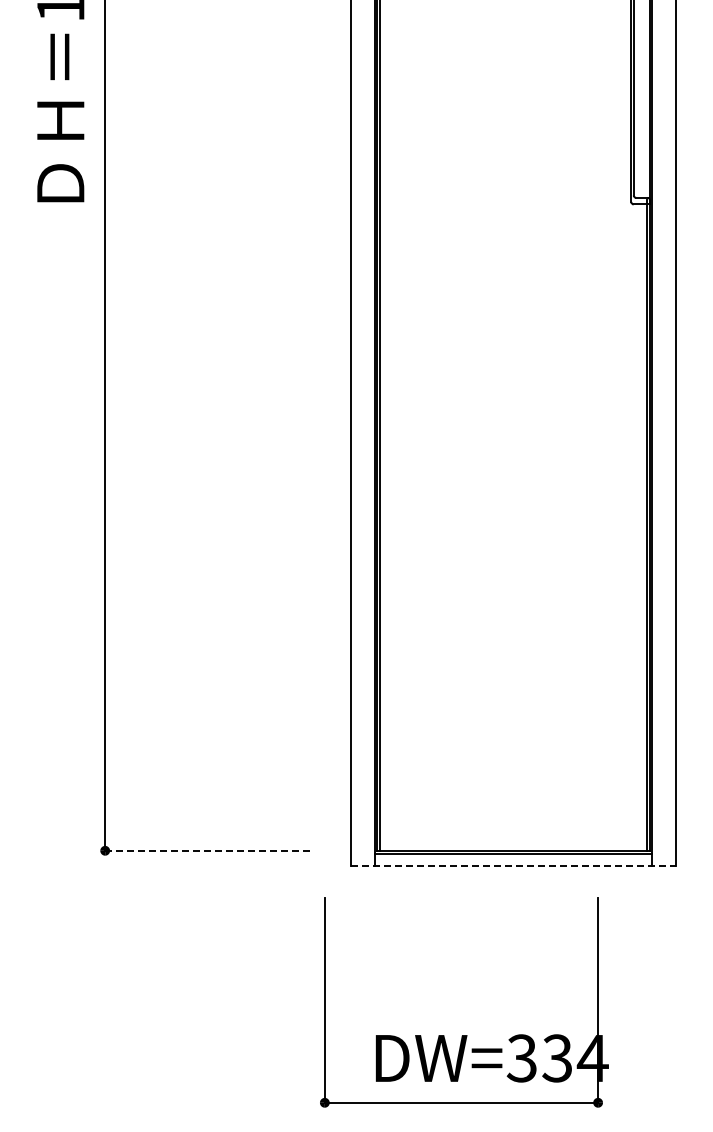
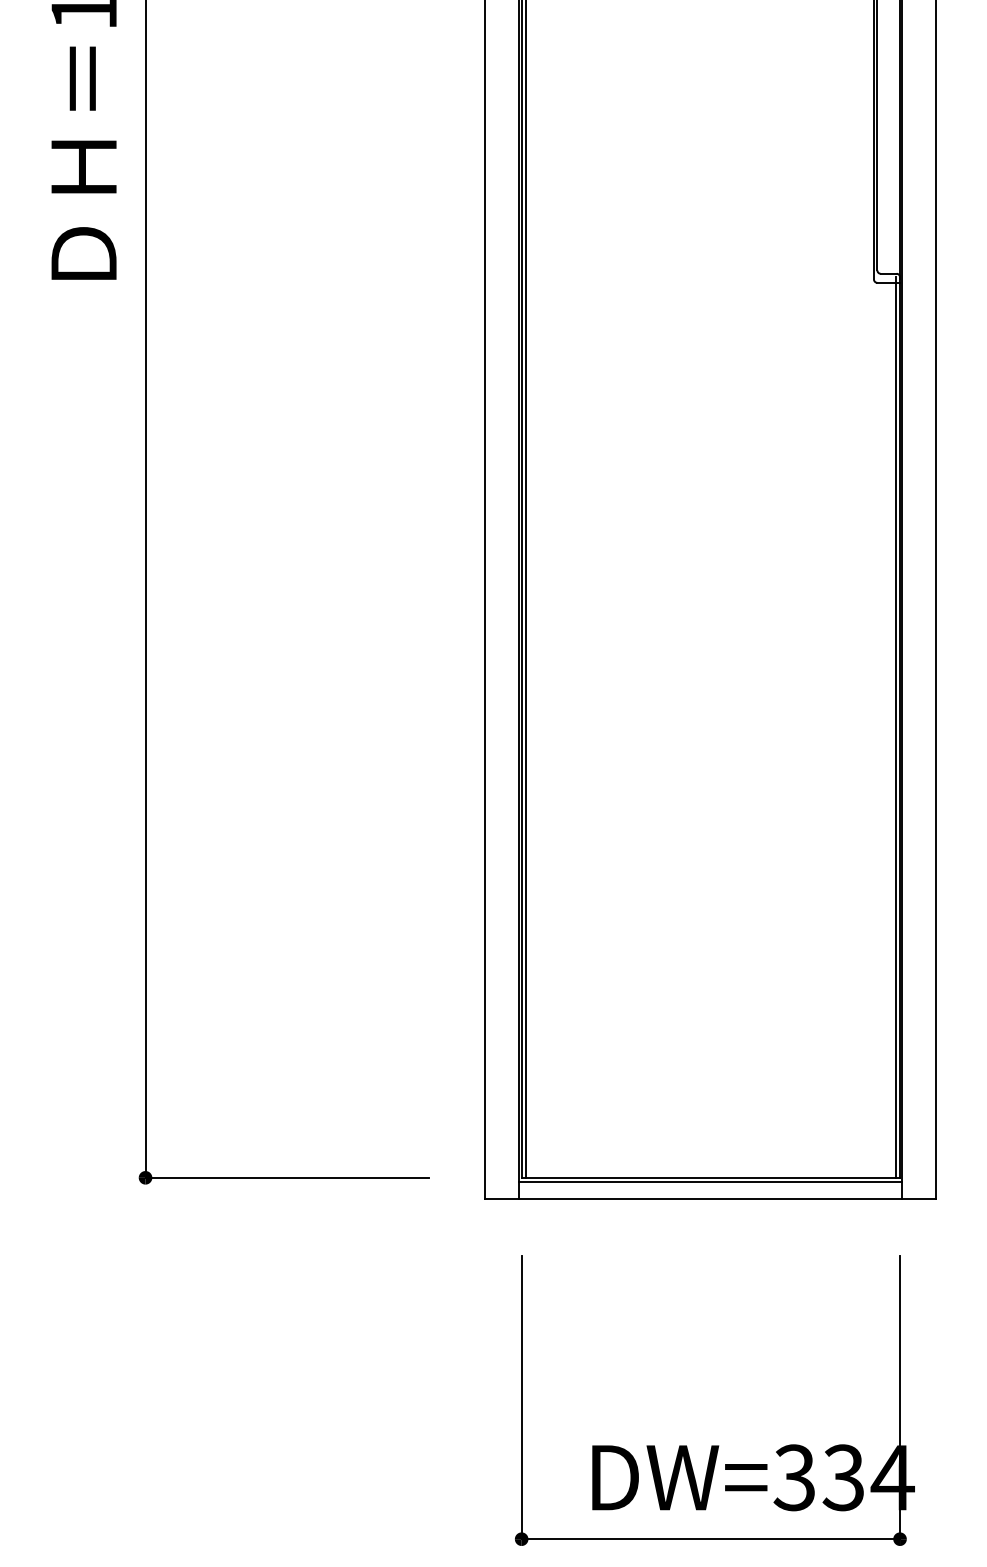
line: (207, 850) -> (287, 1177), dashed -> solid
line: (513, 866) -> (710, 1199), dashed -> solid
part: (464, 1035) -> (715, 1446), moved

